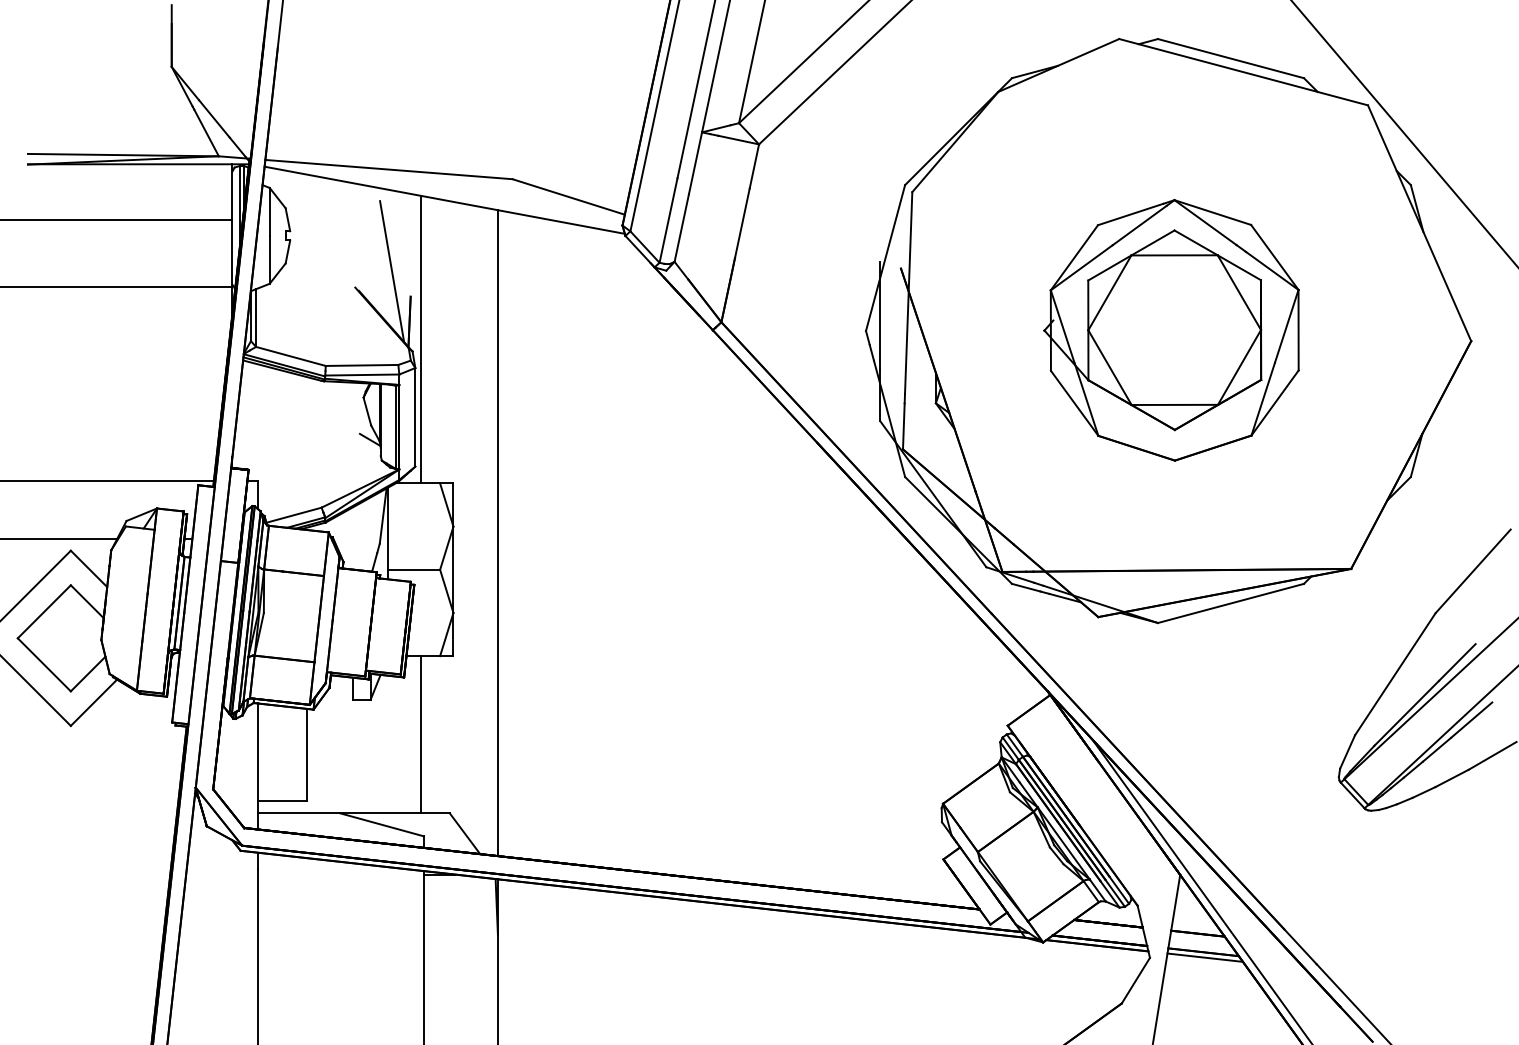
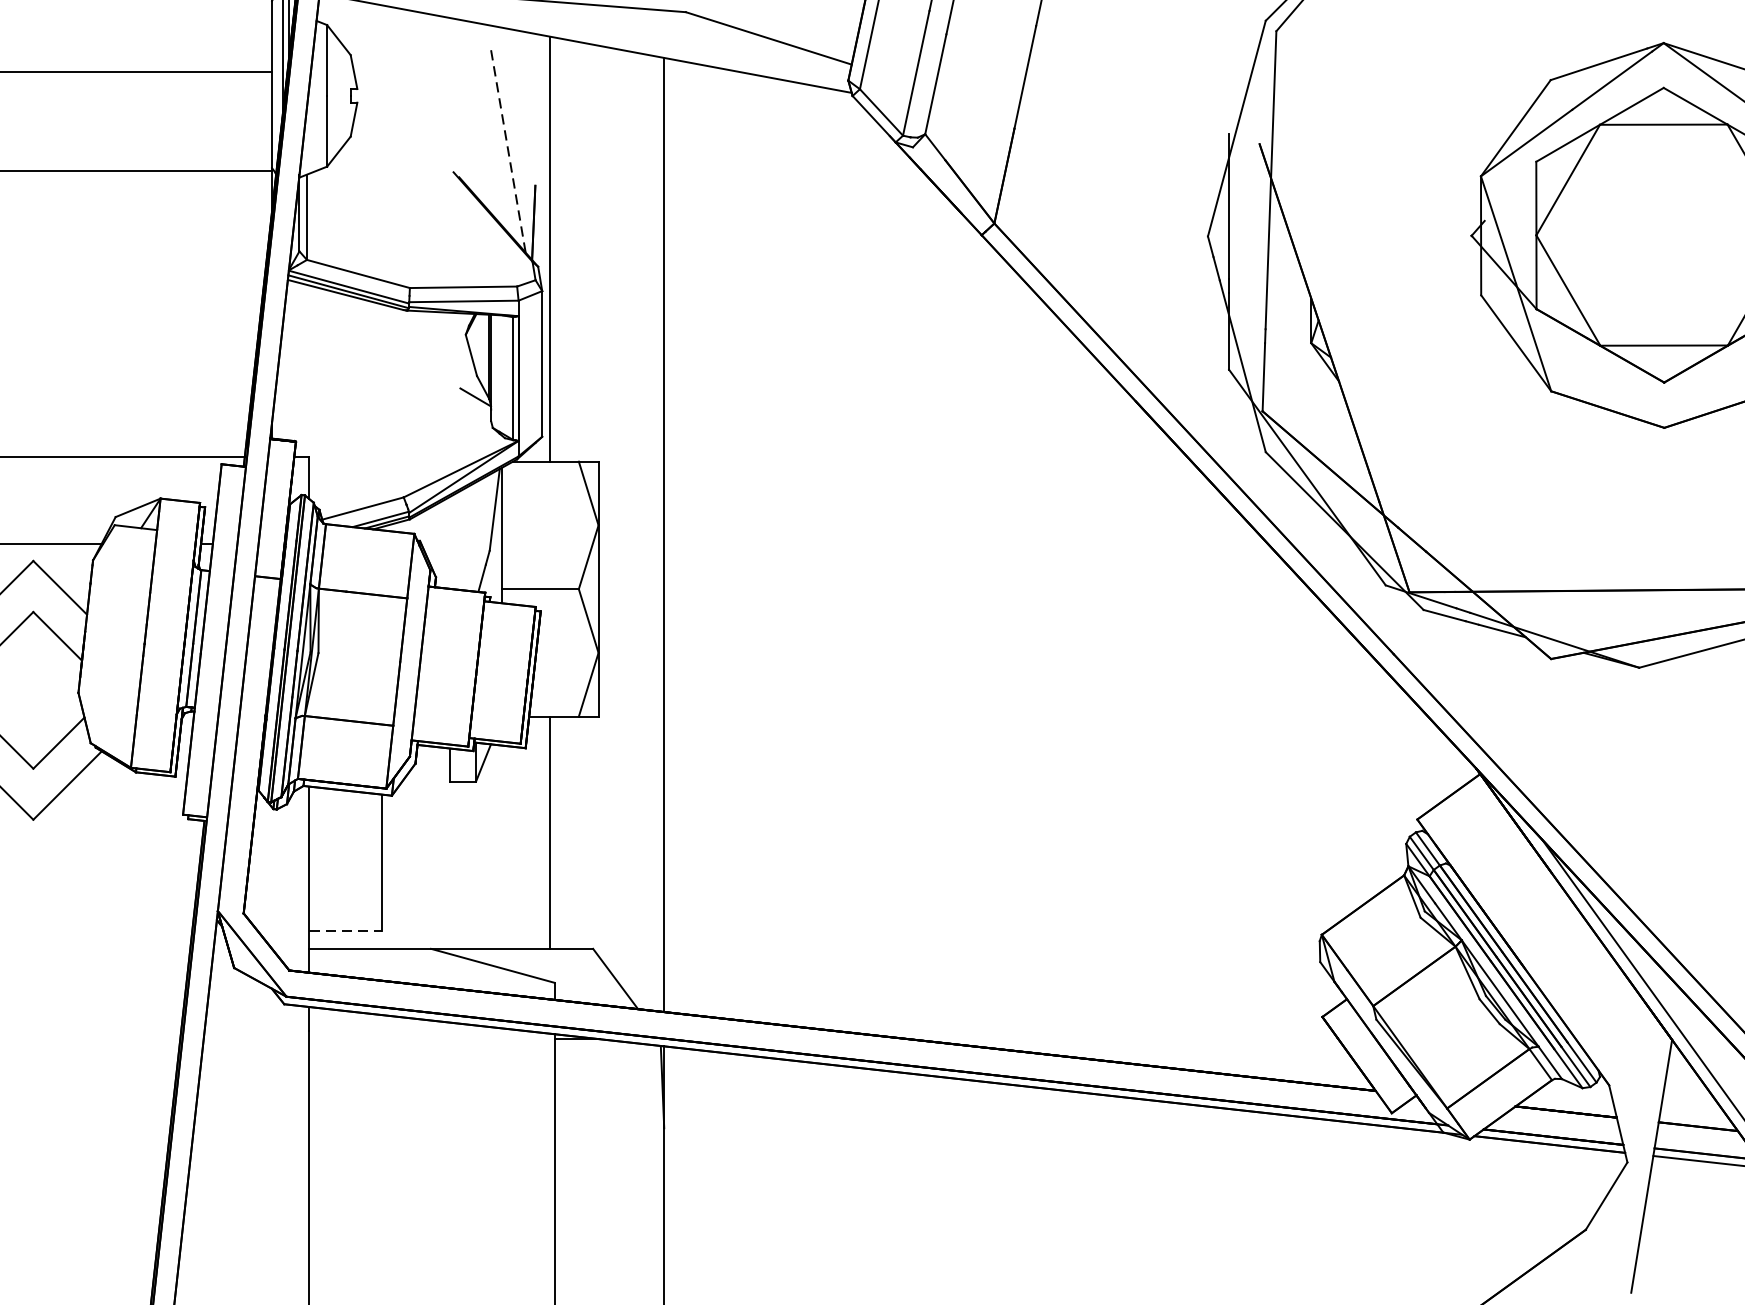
line: (392, 271) -> (508, 148), solid -> dashed
line: (282, 801) -> (346, 931), solid -> dashed

